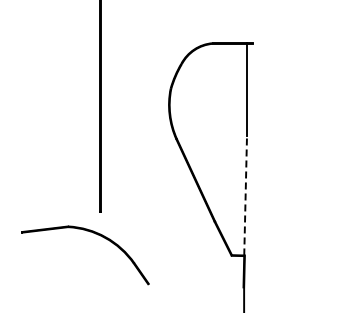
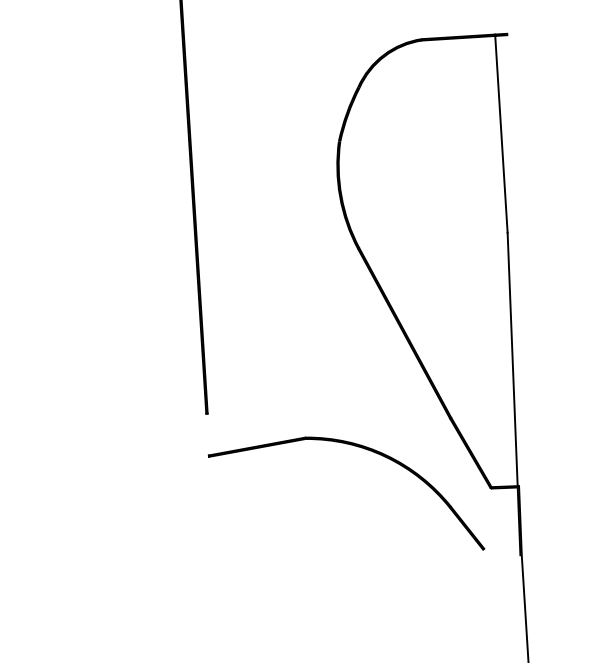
line: (245, 195) -> (512, 358), dashed -> solid
part: (95, 234) -> (364, 451), moved

